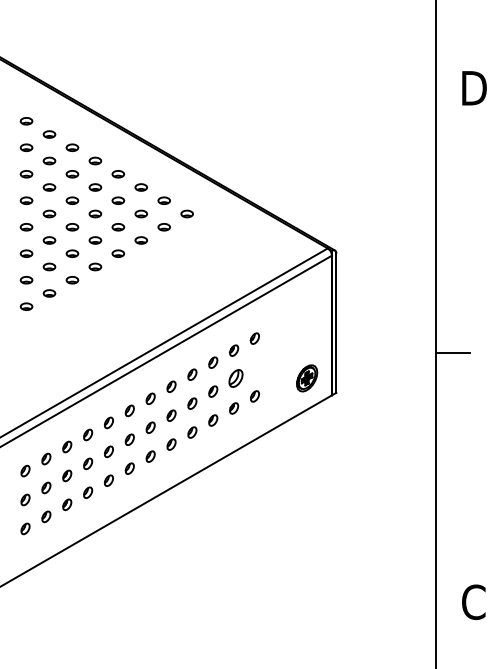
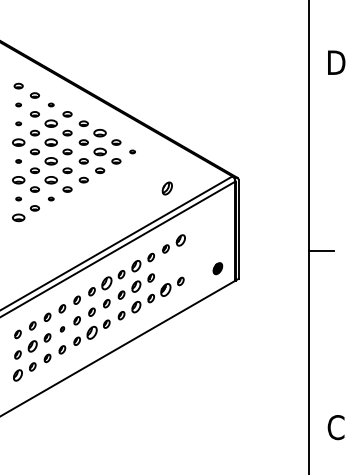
part: (26, 147) -> (18, 104), size x0.6
part: (72, 147) -> (51, 104), size x0.6
part: (26, 174) -> (18, 123), size x0.6
part: (72, 174) -> (51, 123), size x1.4
part: (141, 187) -> (100, 133), size x1.4
part: (26, 200) -> (18, 142), size x1.4
part: (72, 200) -> (51, 142), size x1.4
part: (140, 213) -> (99, 151), size x1.4
part: (186, 213) -> (132, 151), size x0.6
part: (26, 227) -> (18, 161), size x0.6
part: (72, 227) -> (51, 161), size x1.4
part: (26, 253) -> (18, 180), size x1.4
part: (72, 253) -> (51, 180), size x1.4
part: (26, 280) -> (18, 199), size x0.6
part: (72, 280) -> (51, 199), size x0.6
part: (26, 306) -> (18, 217), size x1.4
part: (254, 338) -> (180, 240), size x1.4
part: (192, 374) -> (136, 265), size x1.4
part: (235, 378) -> (166, 188), moved
part: (307, 378) -> (218, 268), size x0.6
part: (150, 398) -> (106, 282), size x1.6
part: (192, 403) -> (136, 286), size x1.4
part: (234, 408) -> (166, 290), size x1.6
part: (192, 432) -> (136, 307), size x1.4
part: (88, 463) -> (62, 329), size x0.6
part: (129, 468) -> (91, 332), size x1.6
part: (46, 487) -> (32, 346), size x1.4
part: (25, 528) -> (17, 375), size x1.4

